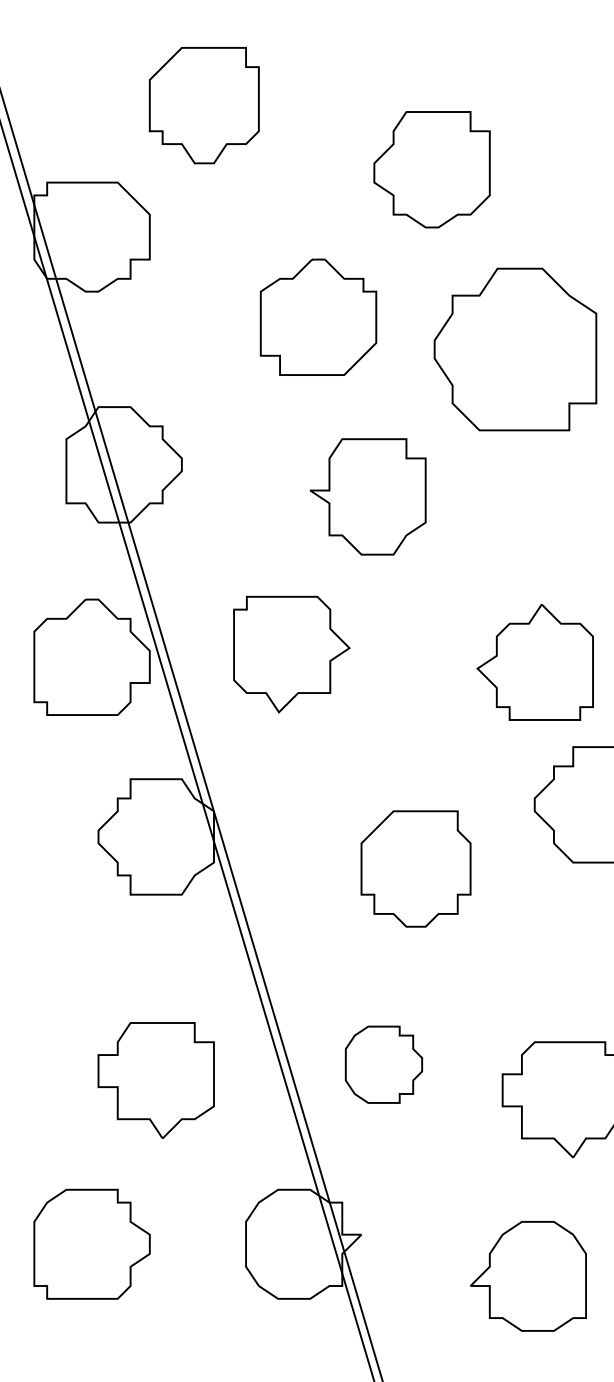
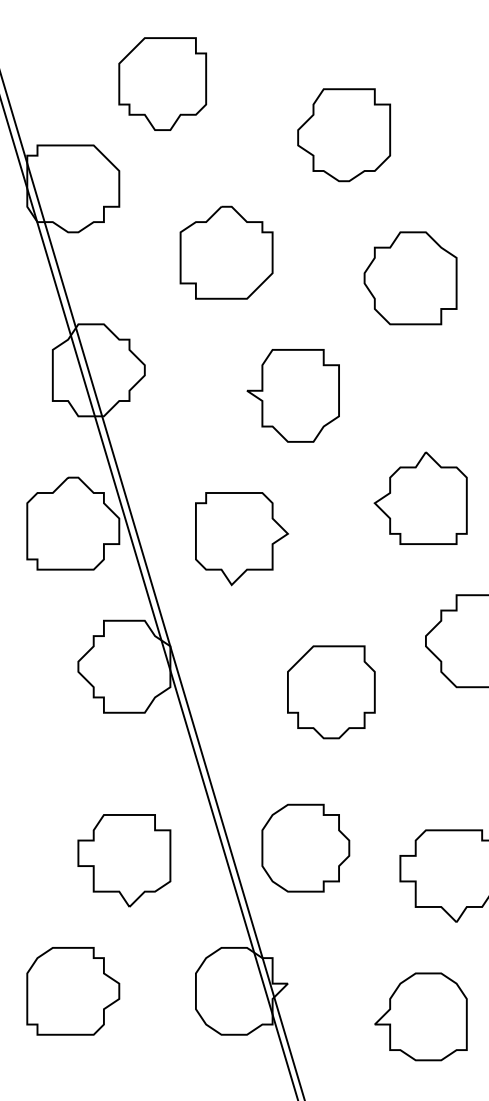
part: (318, 316) -> (226, 252), moved
part: (515, 348) -> (410, 277), size x0.71
part: (291, 654) -> (241, 538), moved
part: (534, 662) -> (420, 498), moved
part: (383, 1064) -> (305, 848), size x1.43

